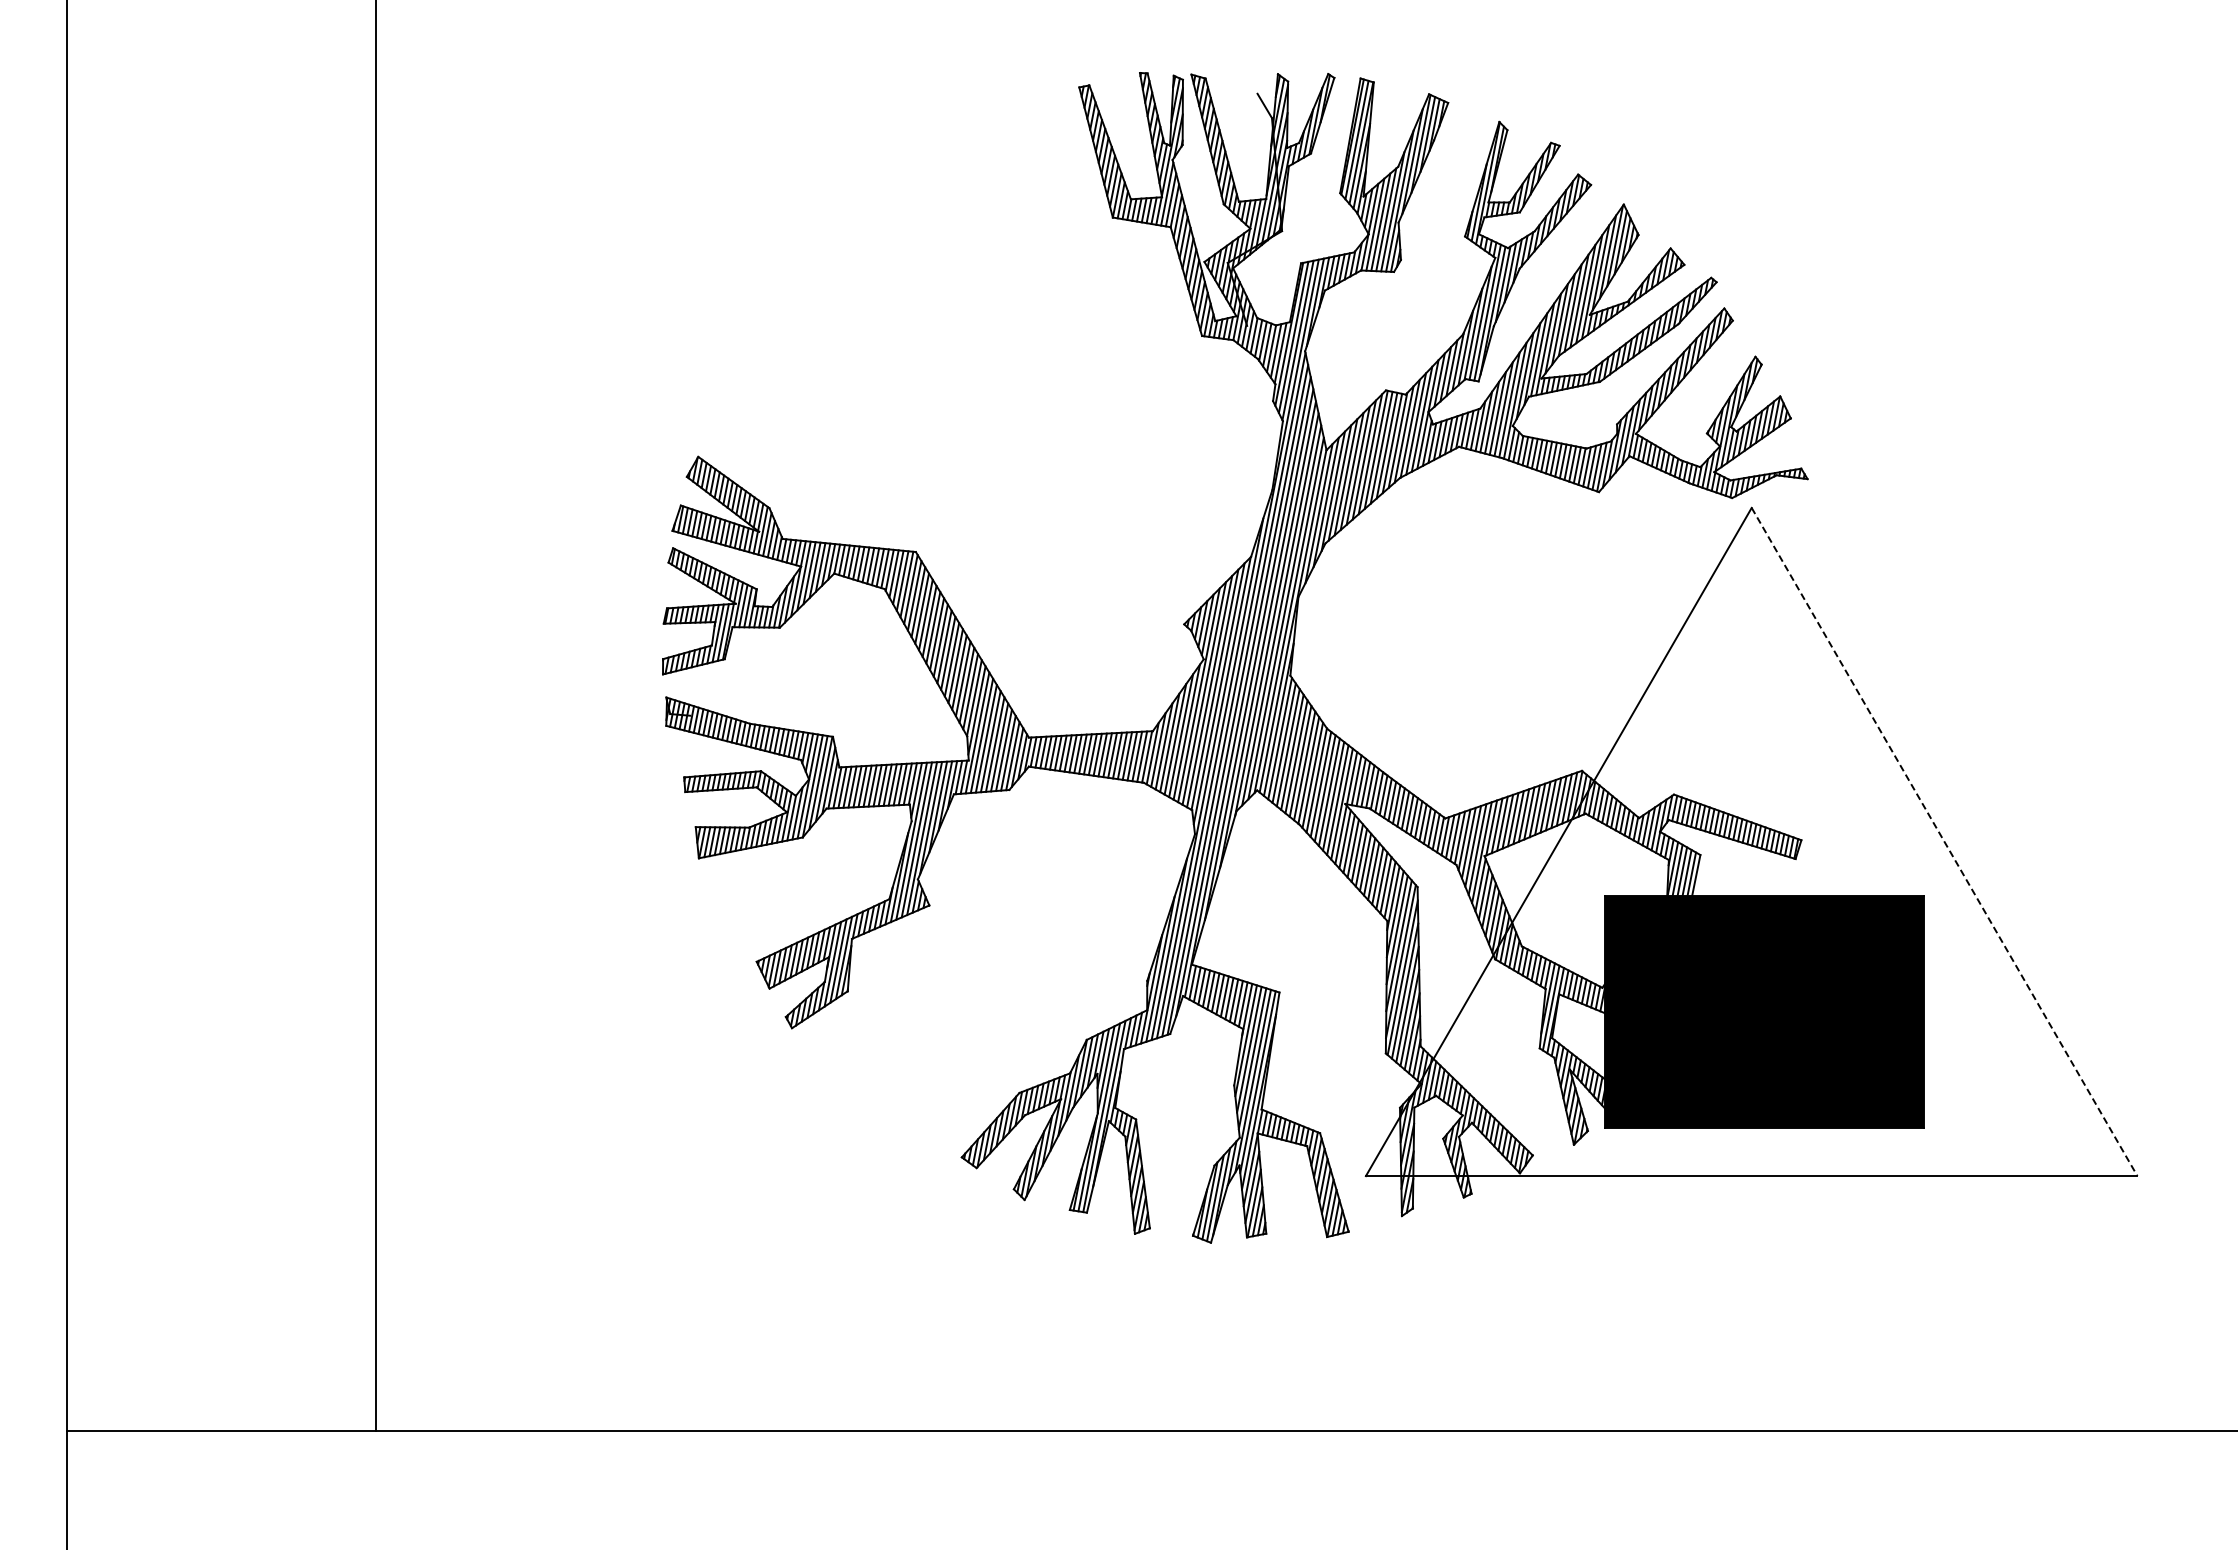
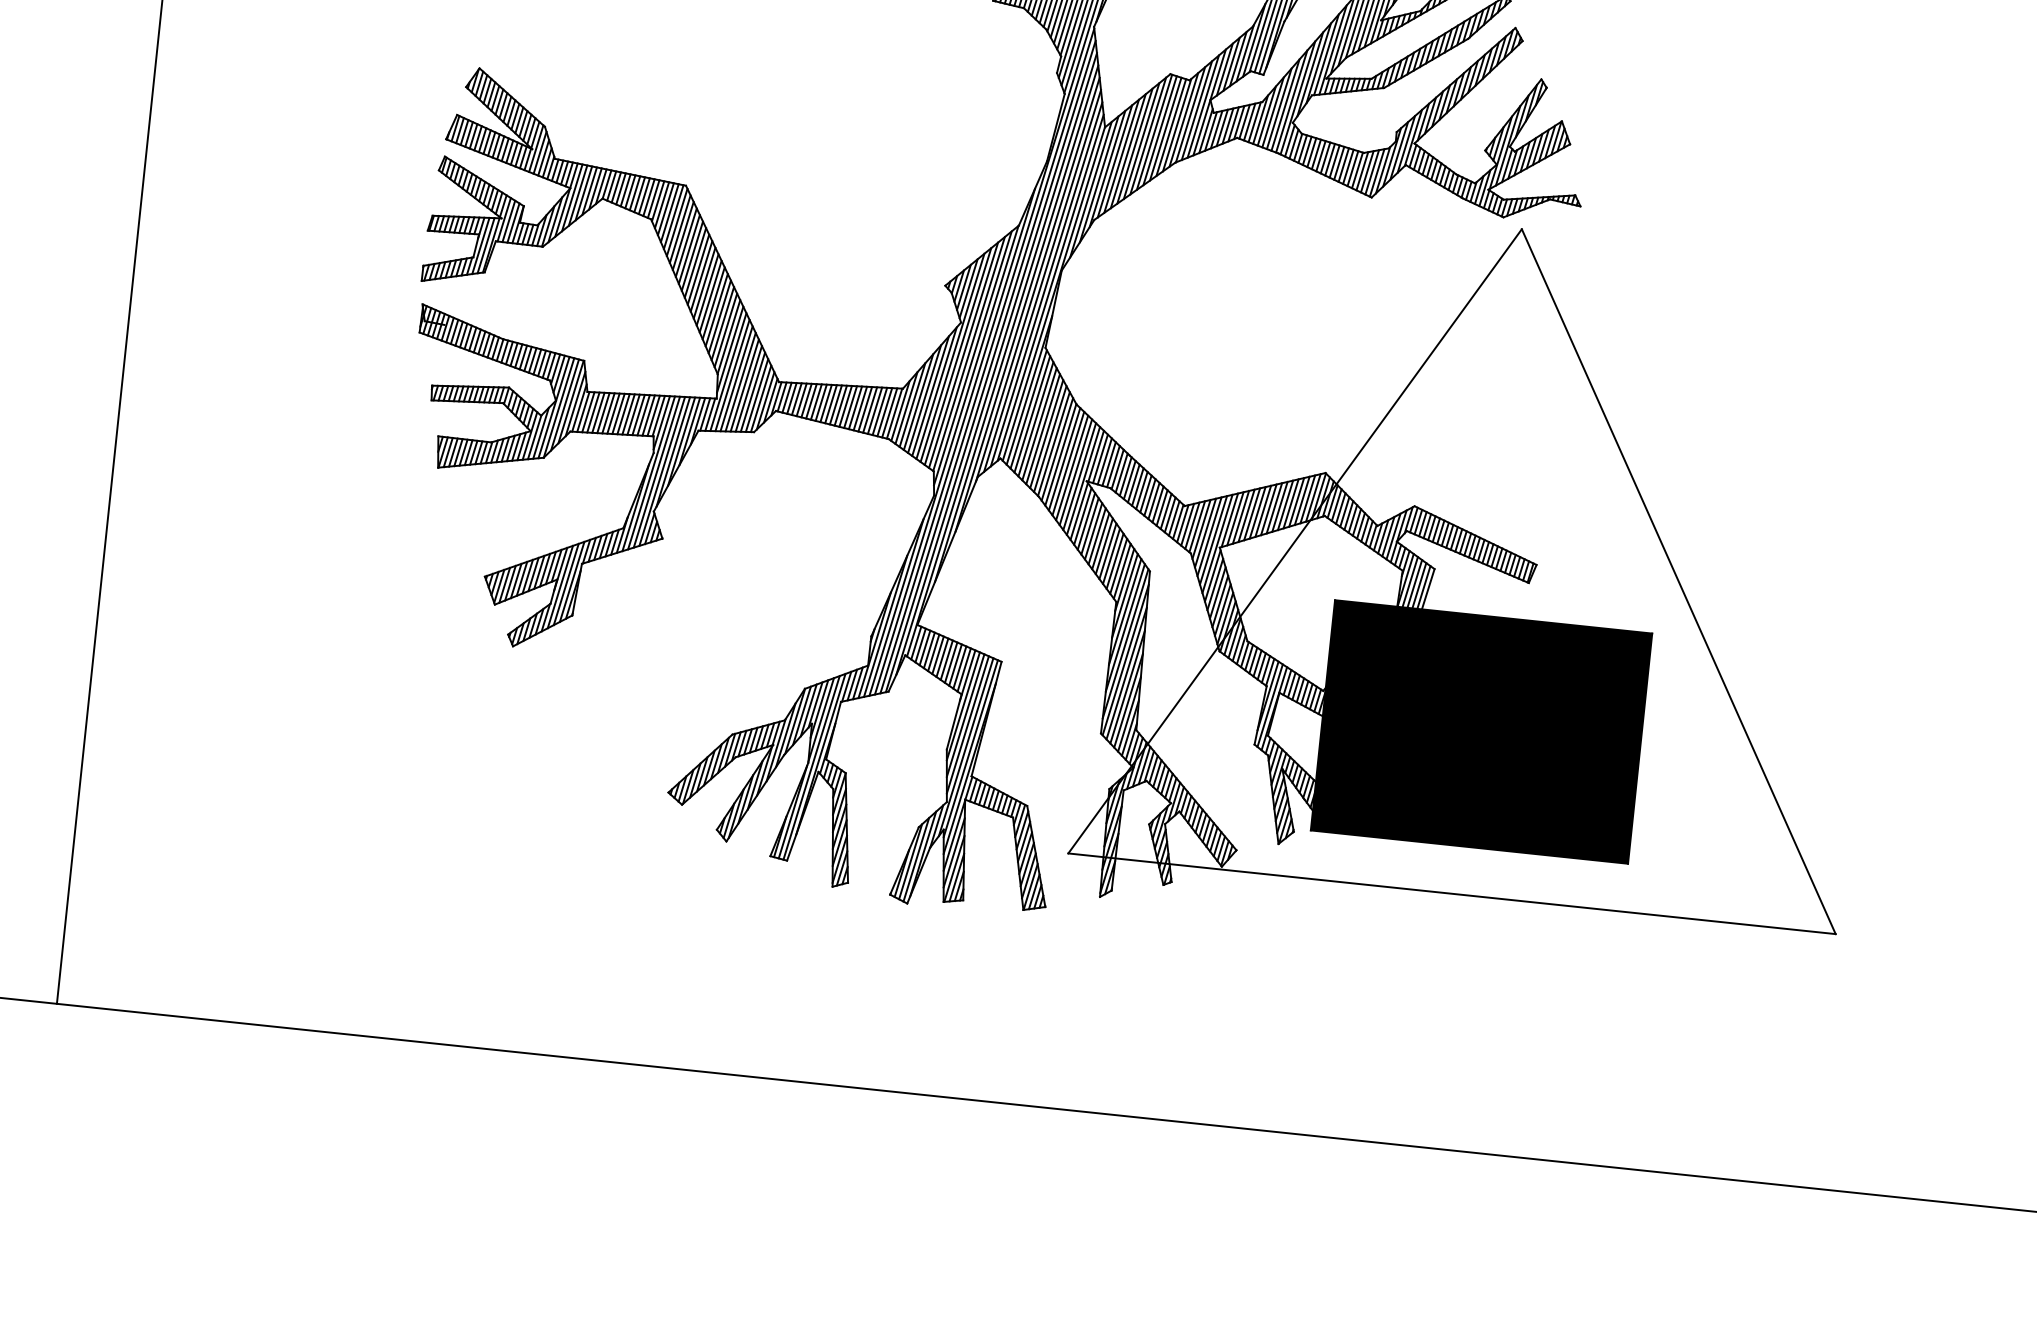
line: (1944, 842) -> (1678, 582), dashed -> solid

